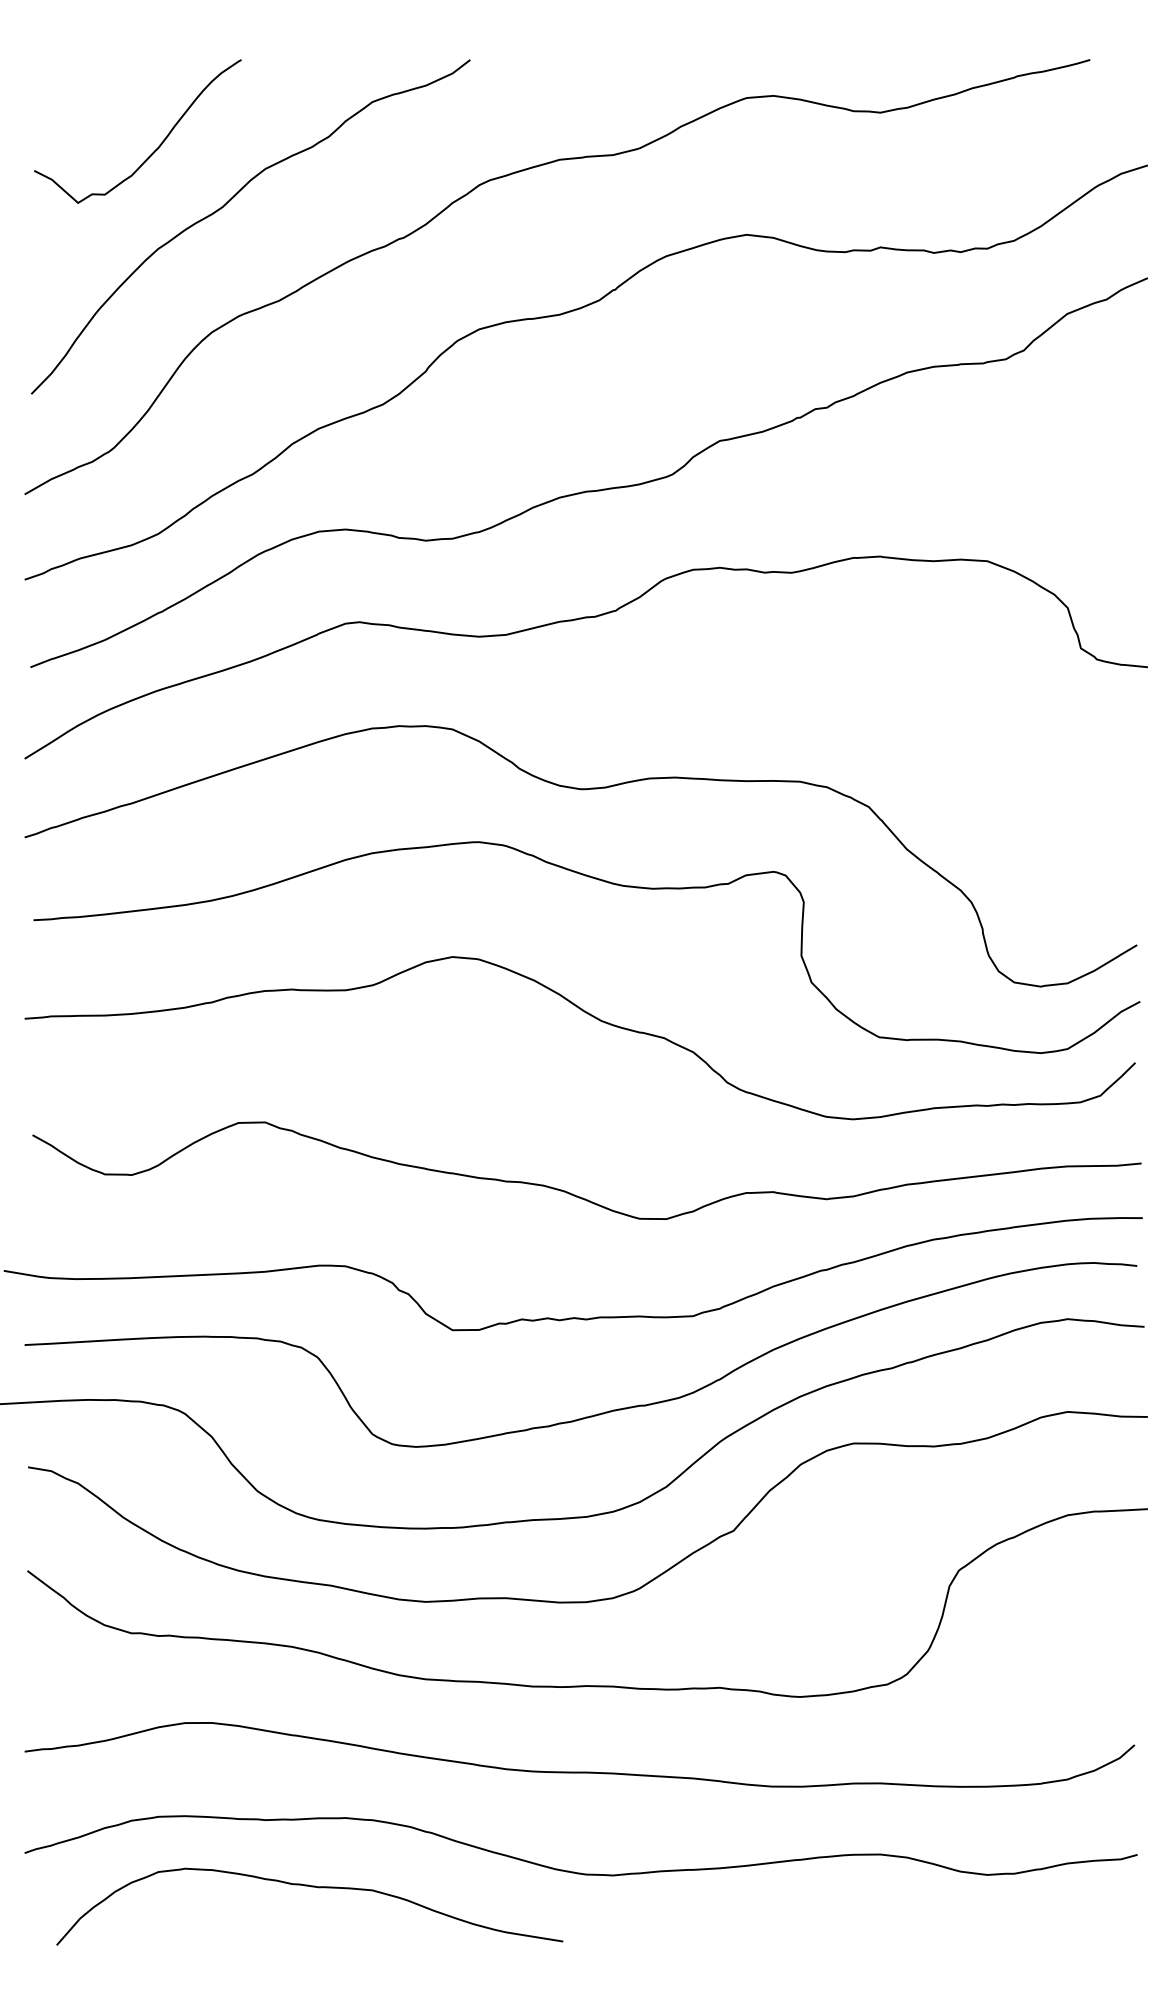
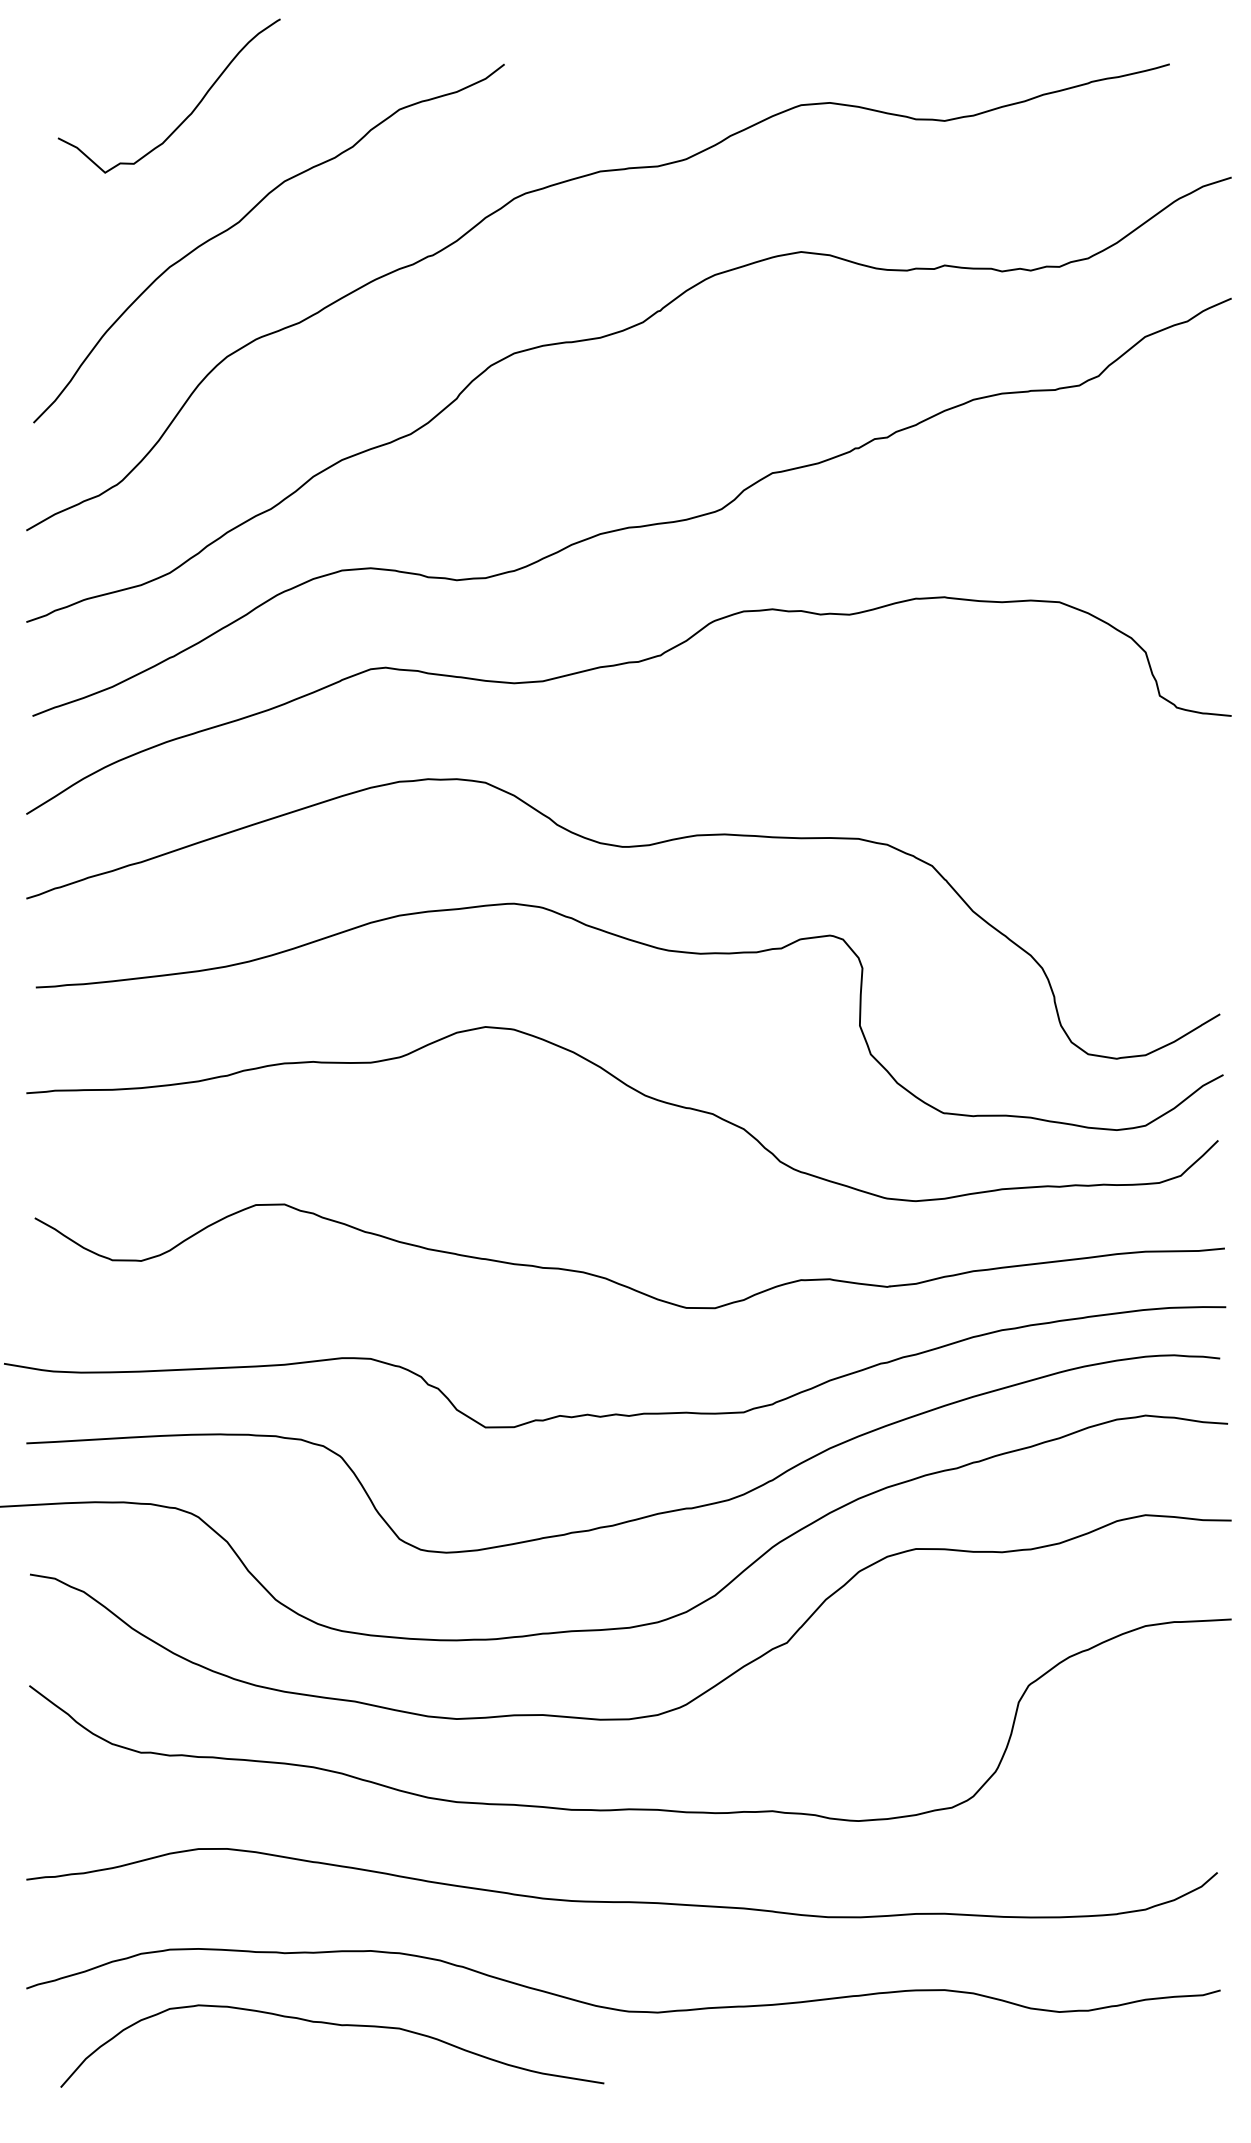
curve: (155, 149) -> (188, 115), moved

